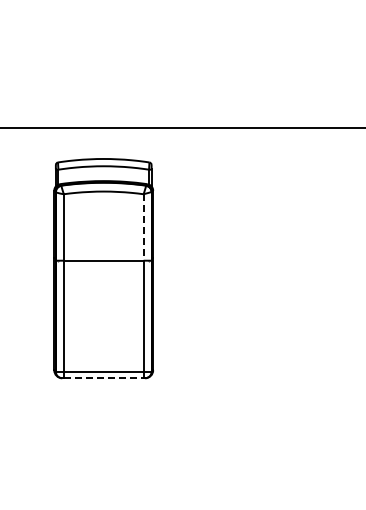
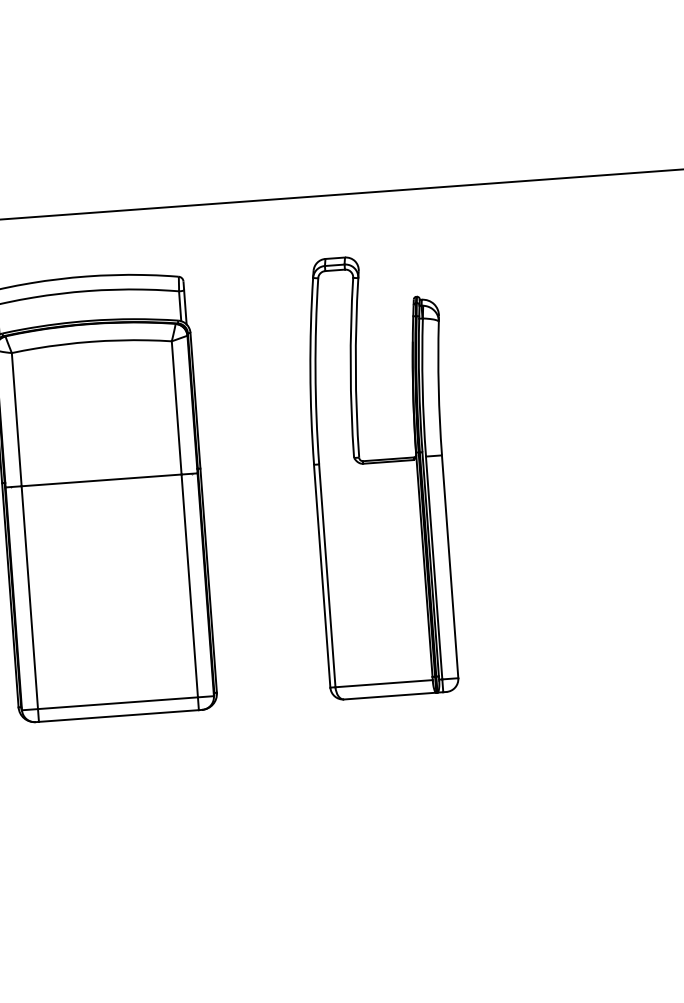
line: (143, 227) -> (176, 407), dashed -> solid
part: (242, 268) -> (380, 475), added
line: (103, 378) -> (118, 716), dashed -> solid

